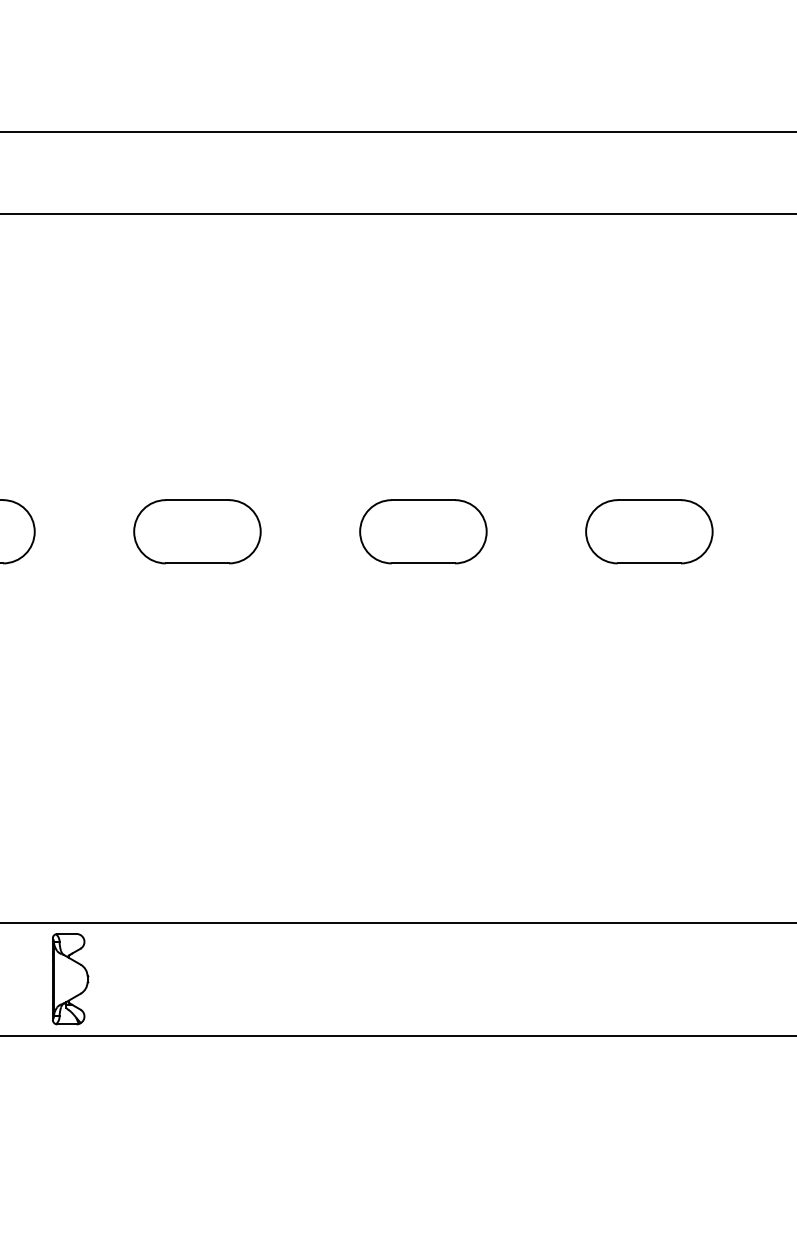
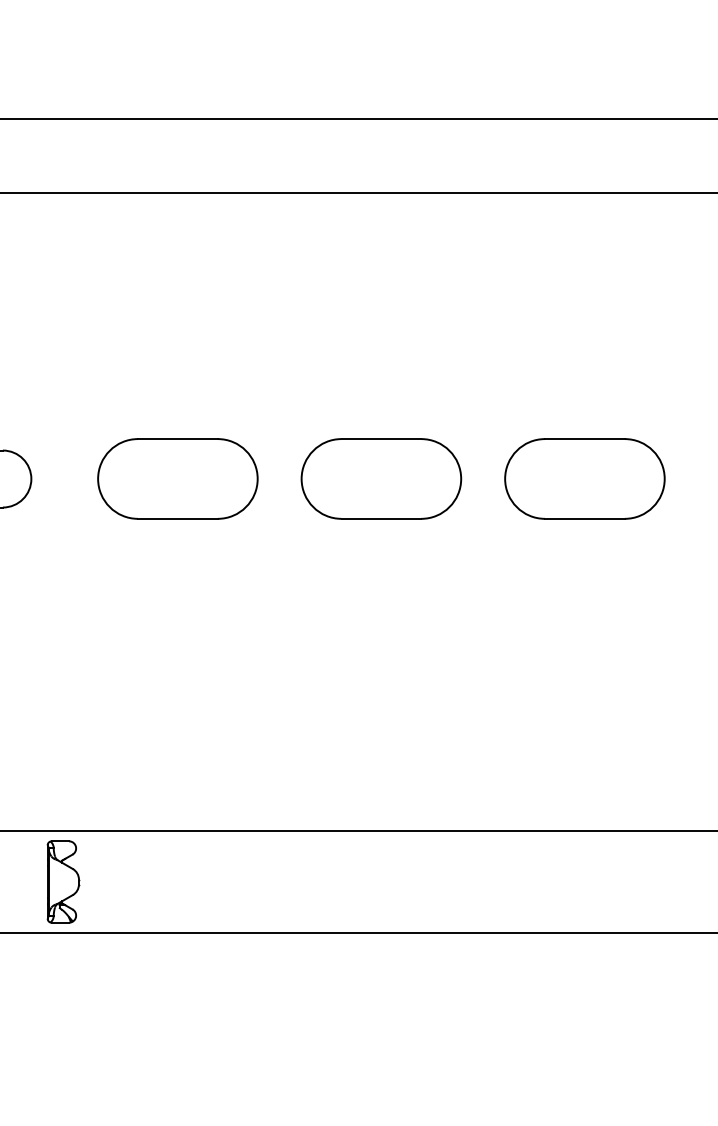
part: (197, 531) -> (177, 478), size x1.4
part: (423, 531) -> (381, 478), size x1.4
part: (649, 531) -> (585, 478), size x1.4

